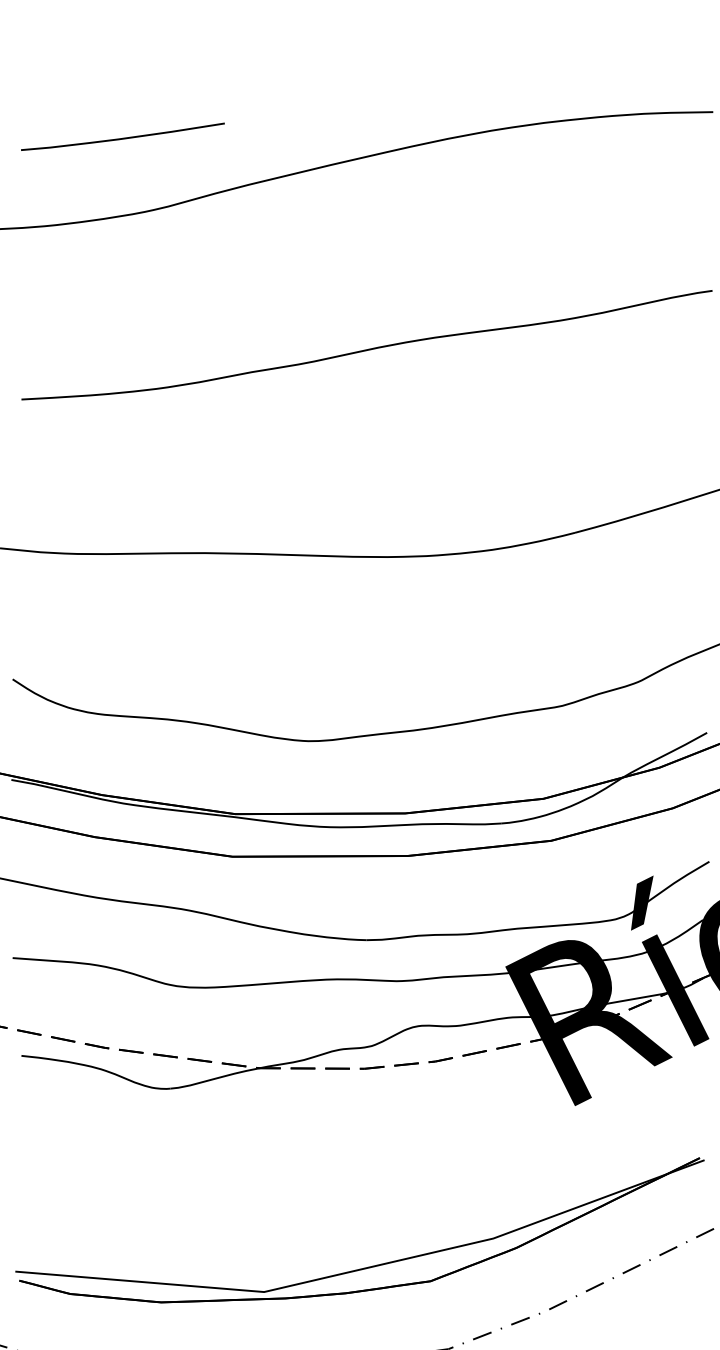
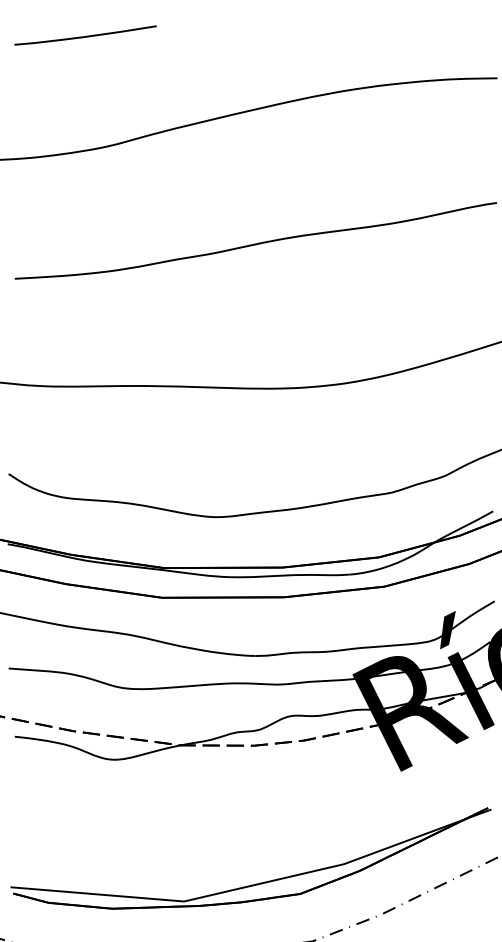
curve: (124, 136) -> (86, 35), moved

